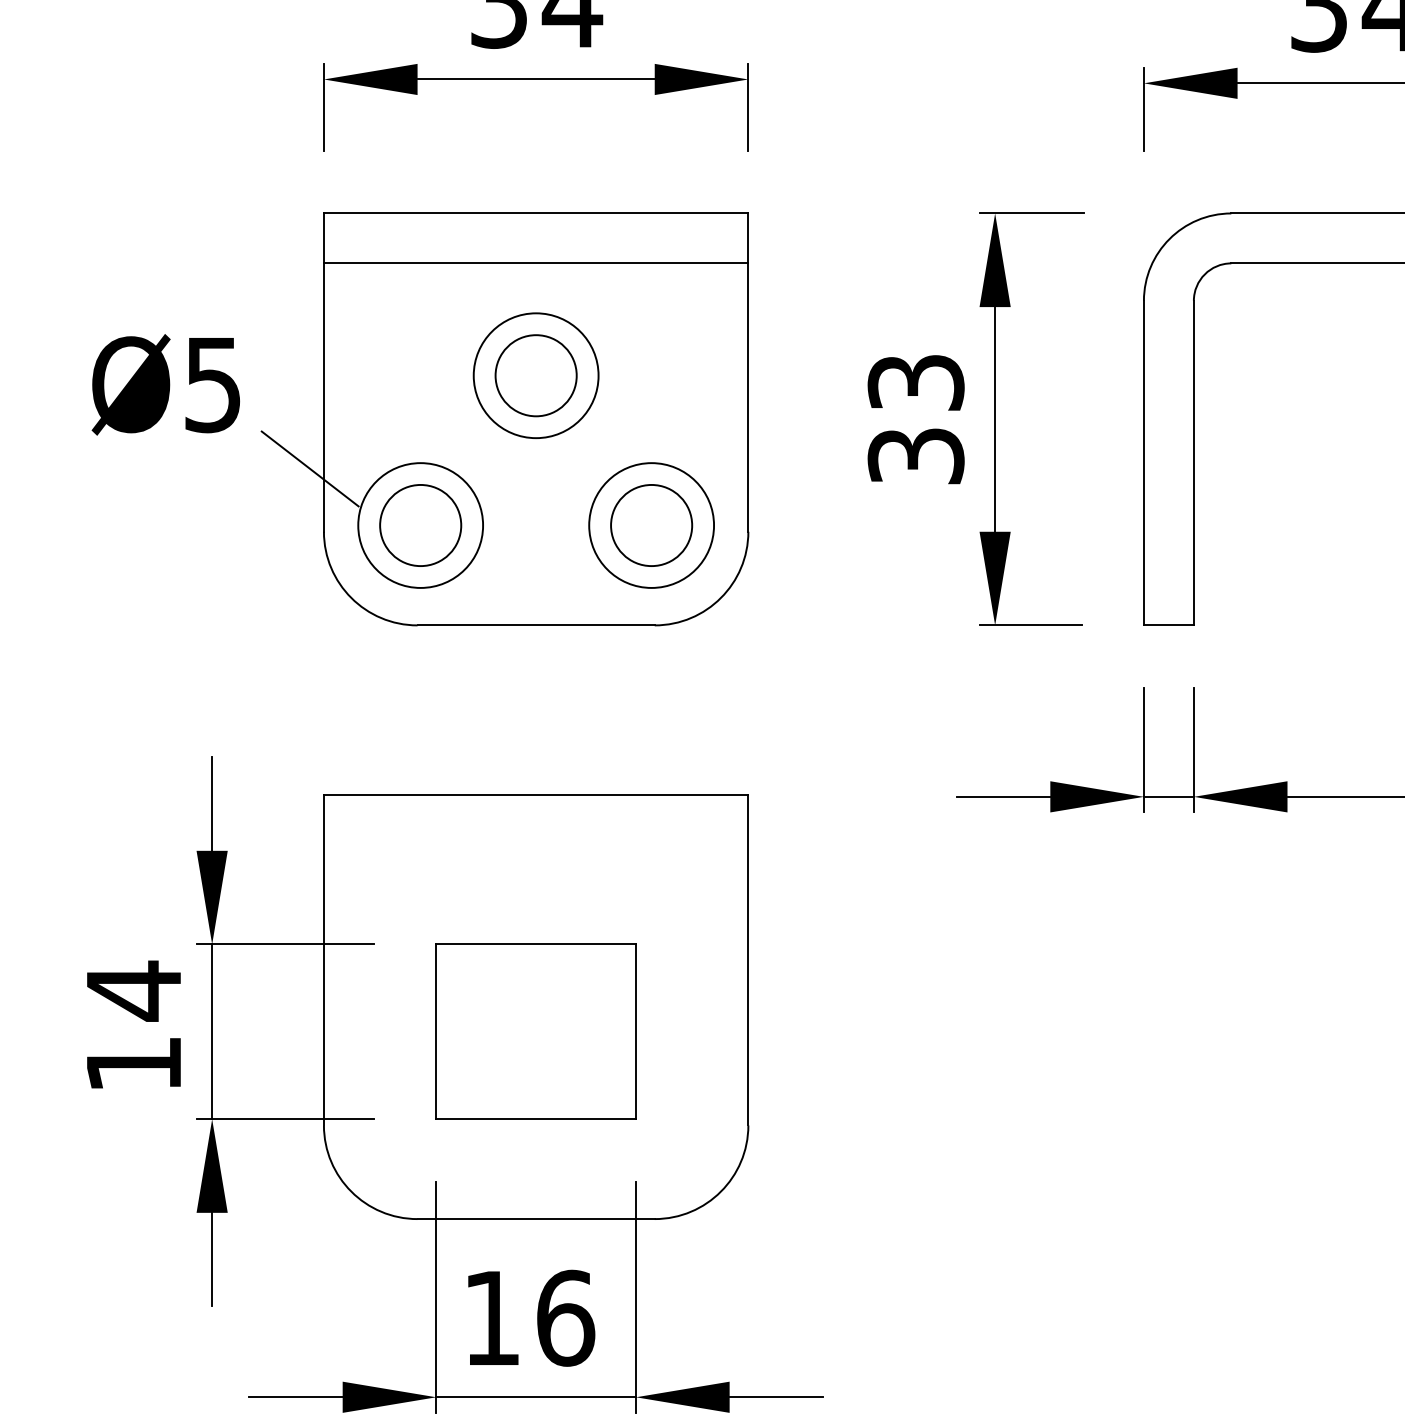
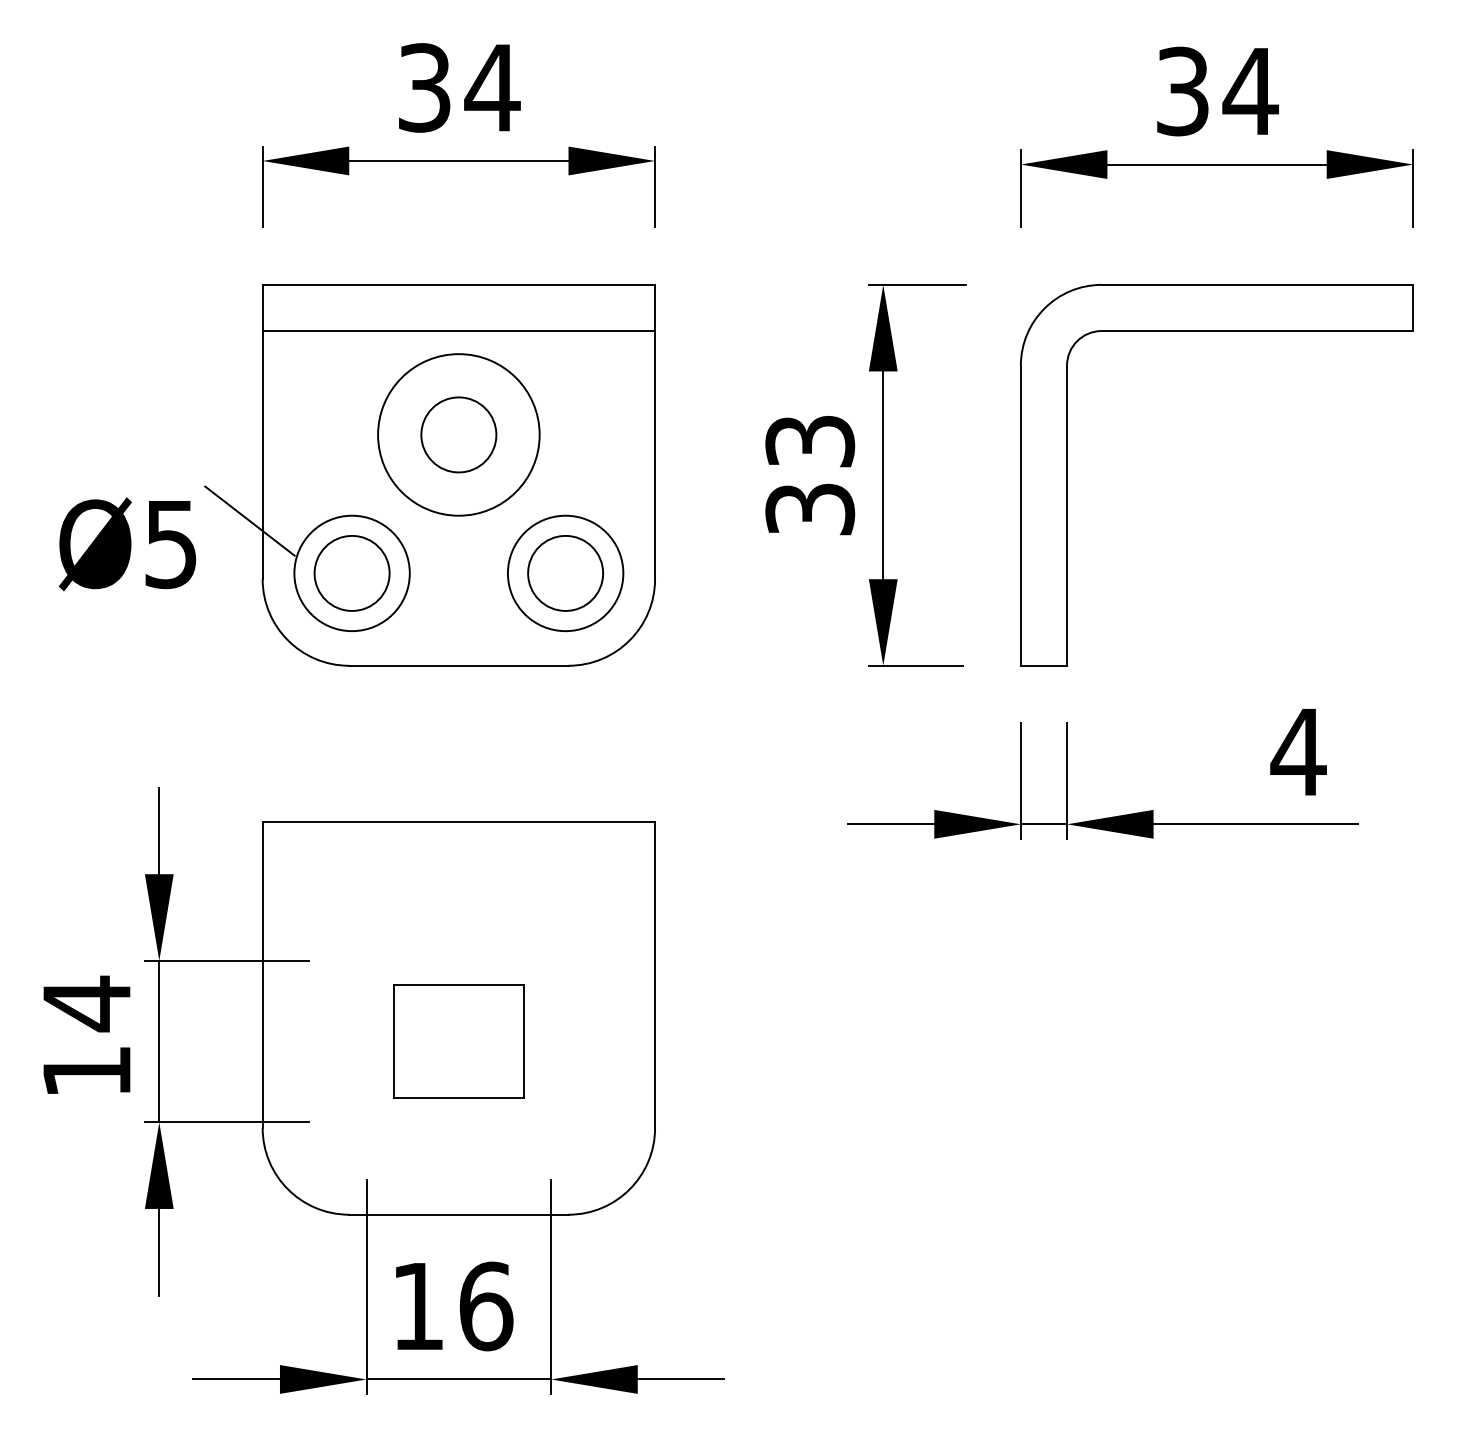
circle: (535, 375) -> (458, 434), size x1.4
text: (165, 385) -> (127, 544), moved
part: (535, 1031) -> (458, 1041), size x0.7

